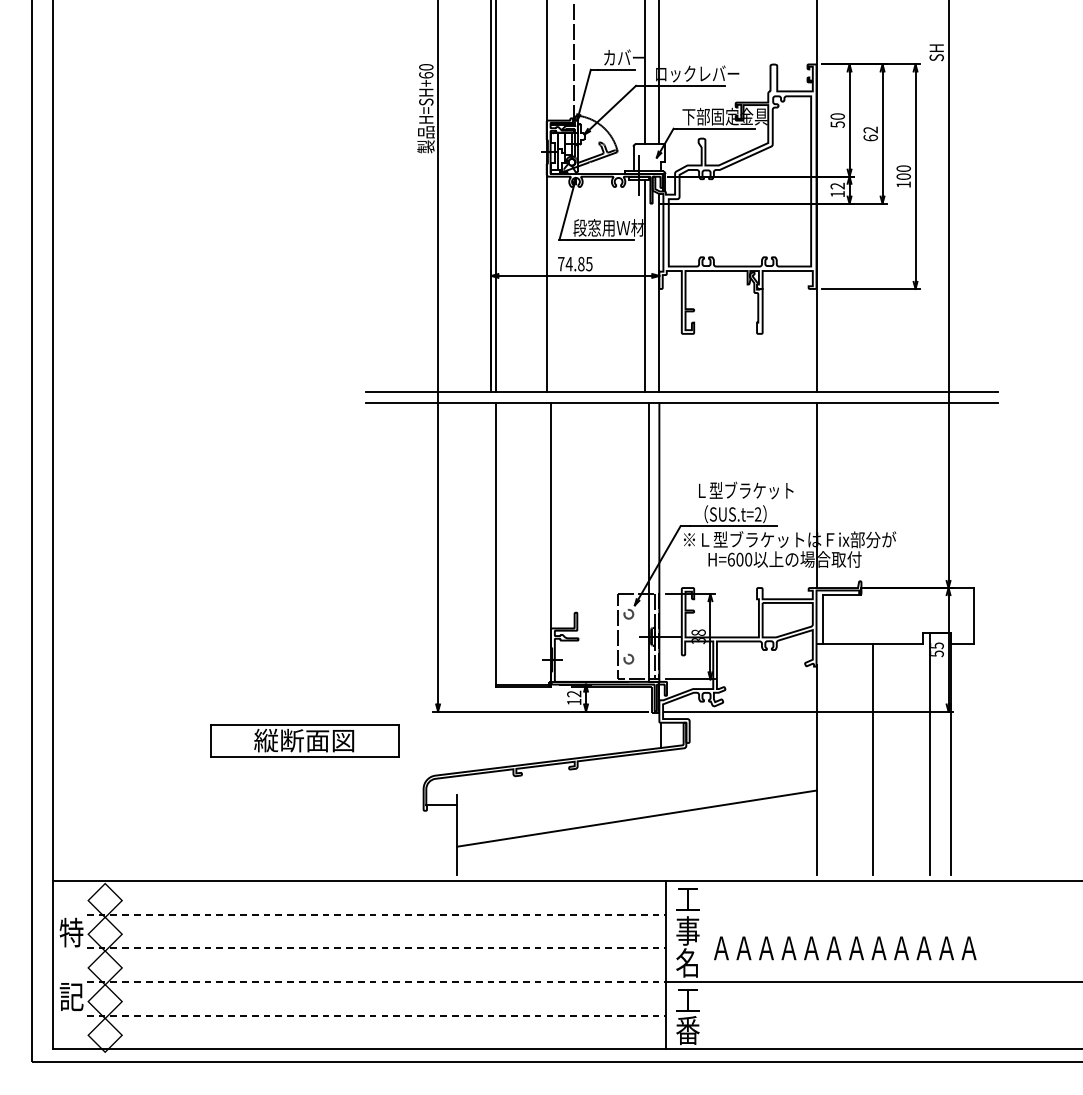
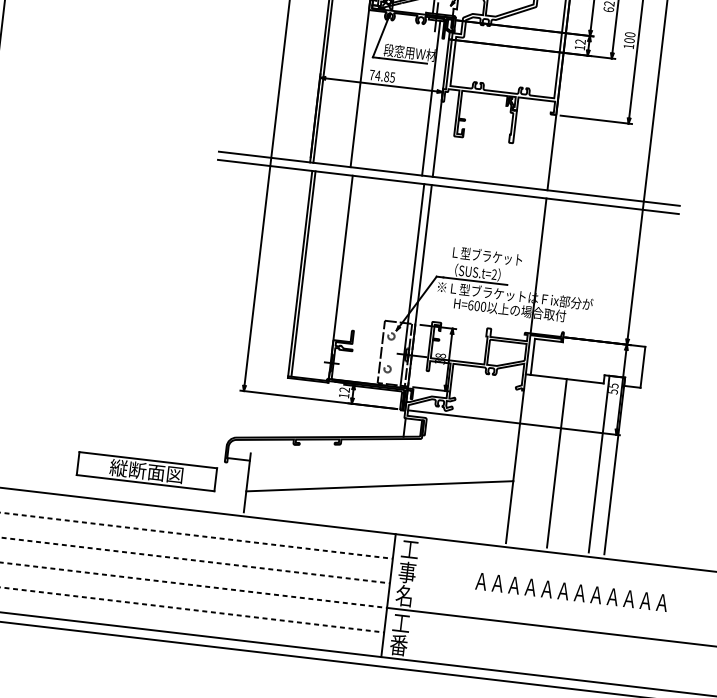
line: (500, 543) -> (303, 273), added
part: (304, 740) -> (146, 471), moved
text: (845, 948) -> (571, 592), moved

